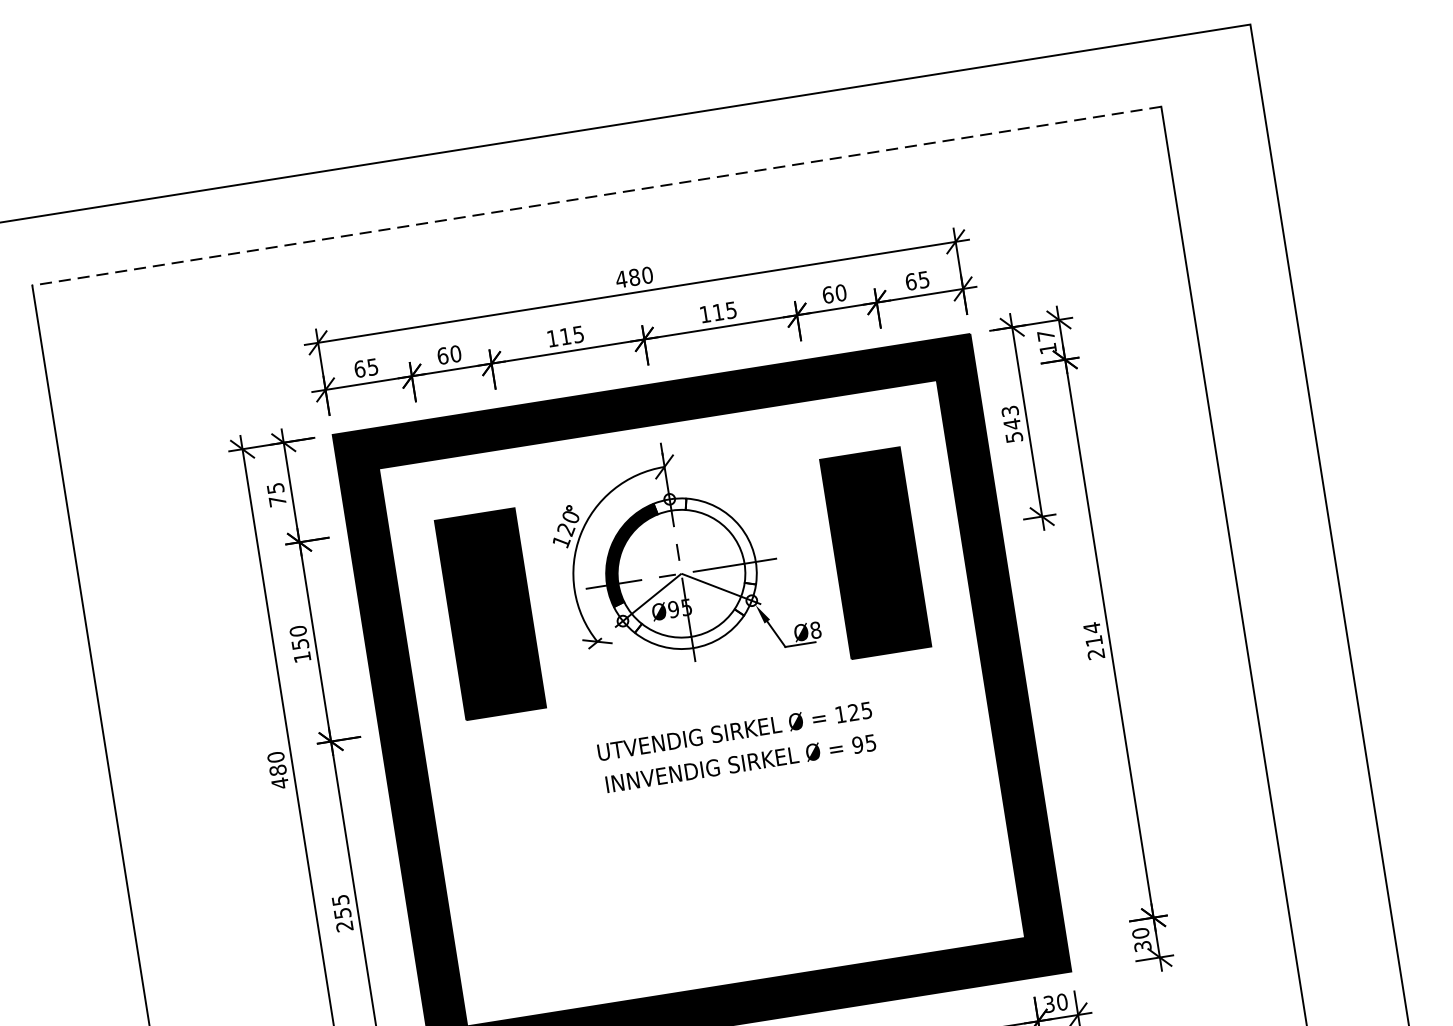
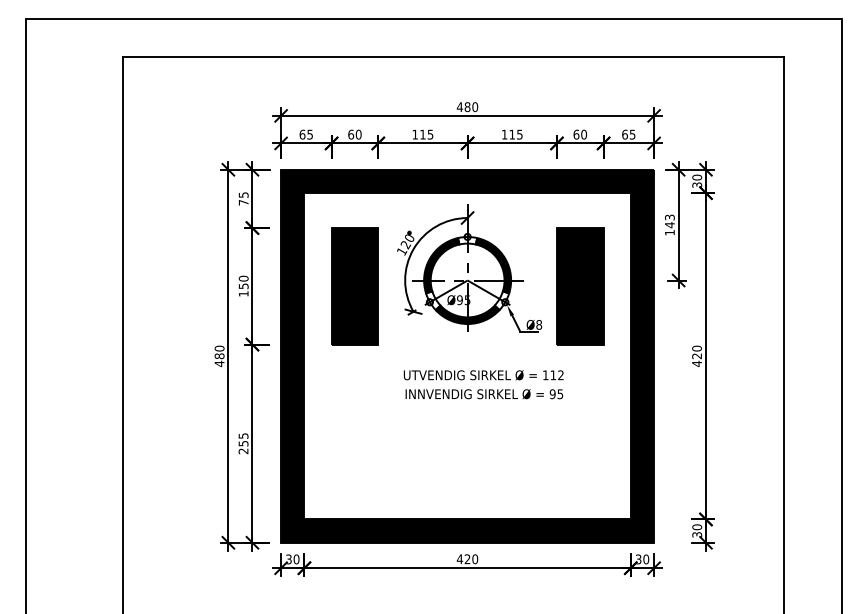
line: (595, 196) -> (452, 57), dashed -> solid
text: (1047, 340) -> (697, 180), 17 -> 30
text: (1013, 437) -> (669, 232), 543 -> 143
fill: (719, 541) -> (492, 265), added
fill: (690, 631) -> (467, 314), added
text: (1093, 639) -> (696, 355), 214 -> 420
text: (859, 712) -> (556, 375), 125 -> 112

